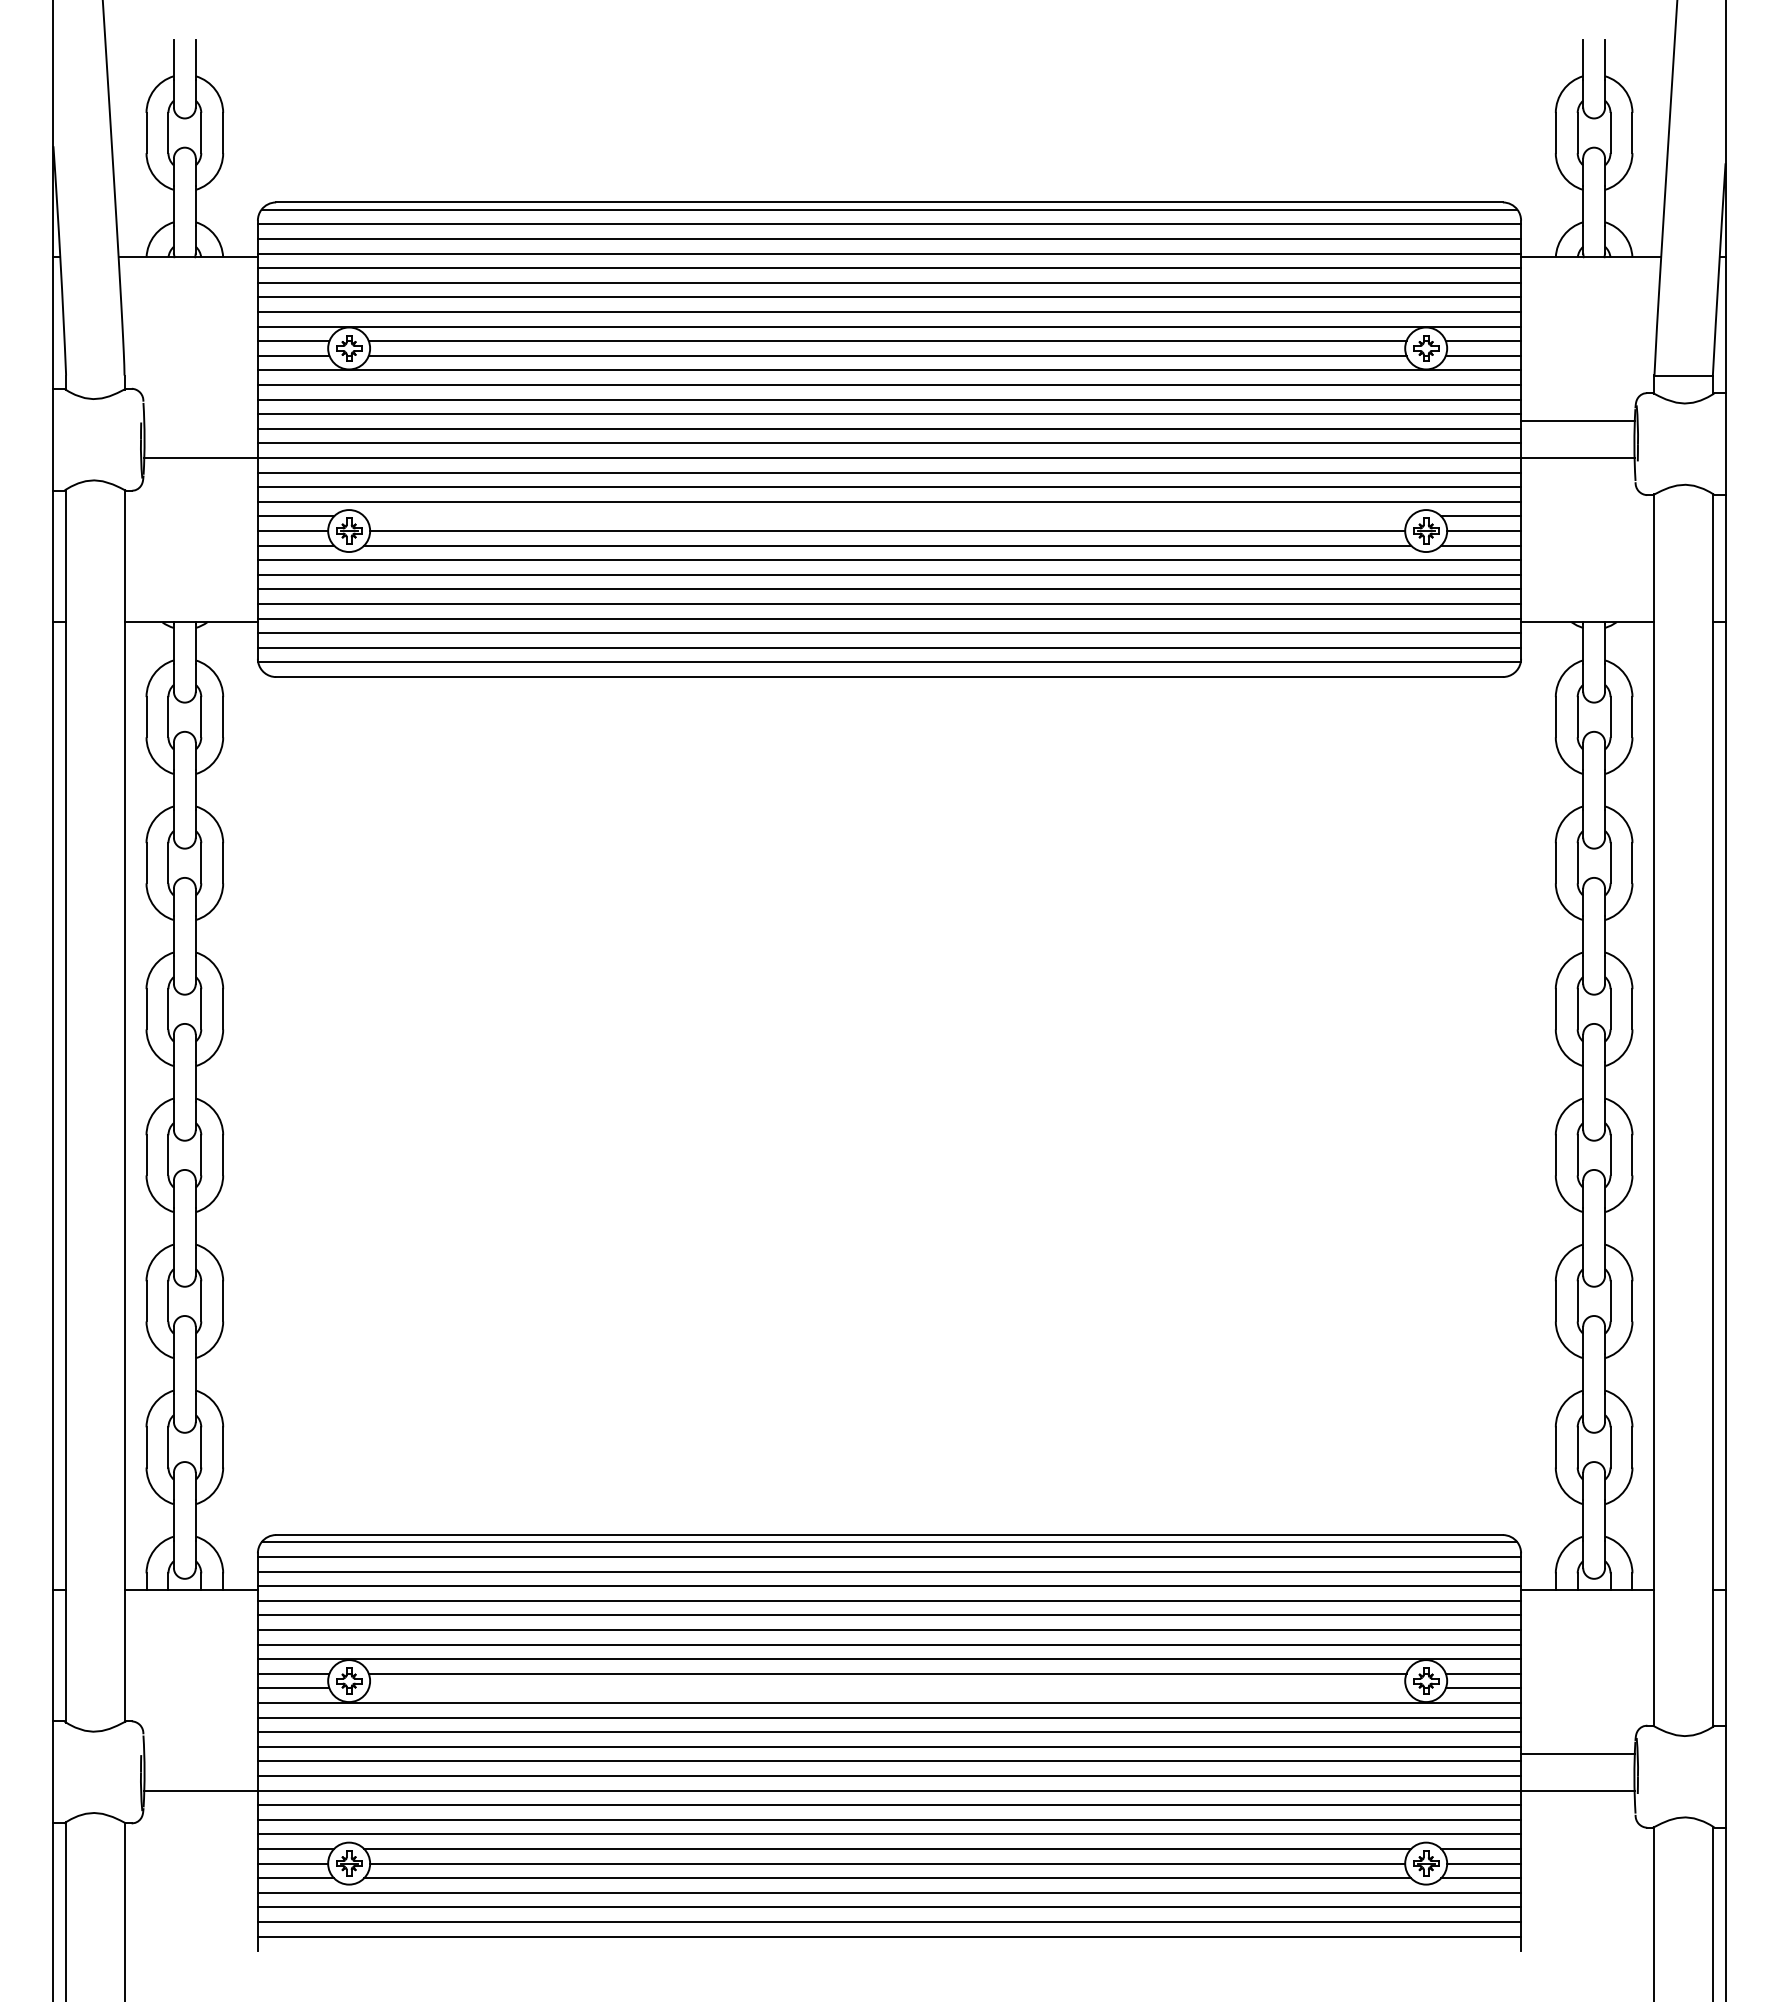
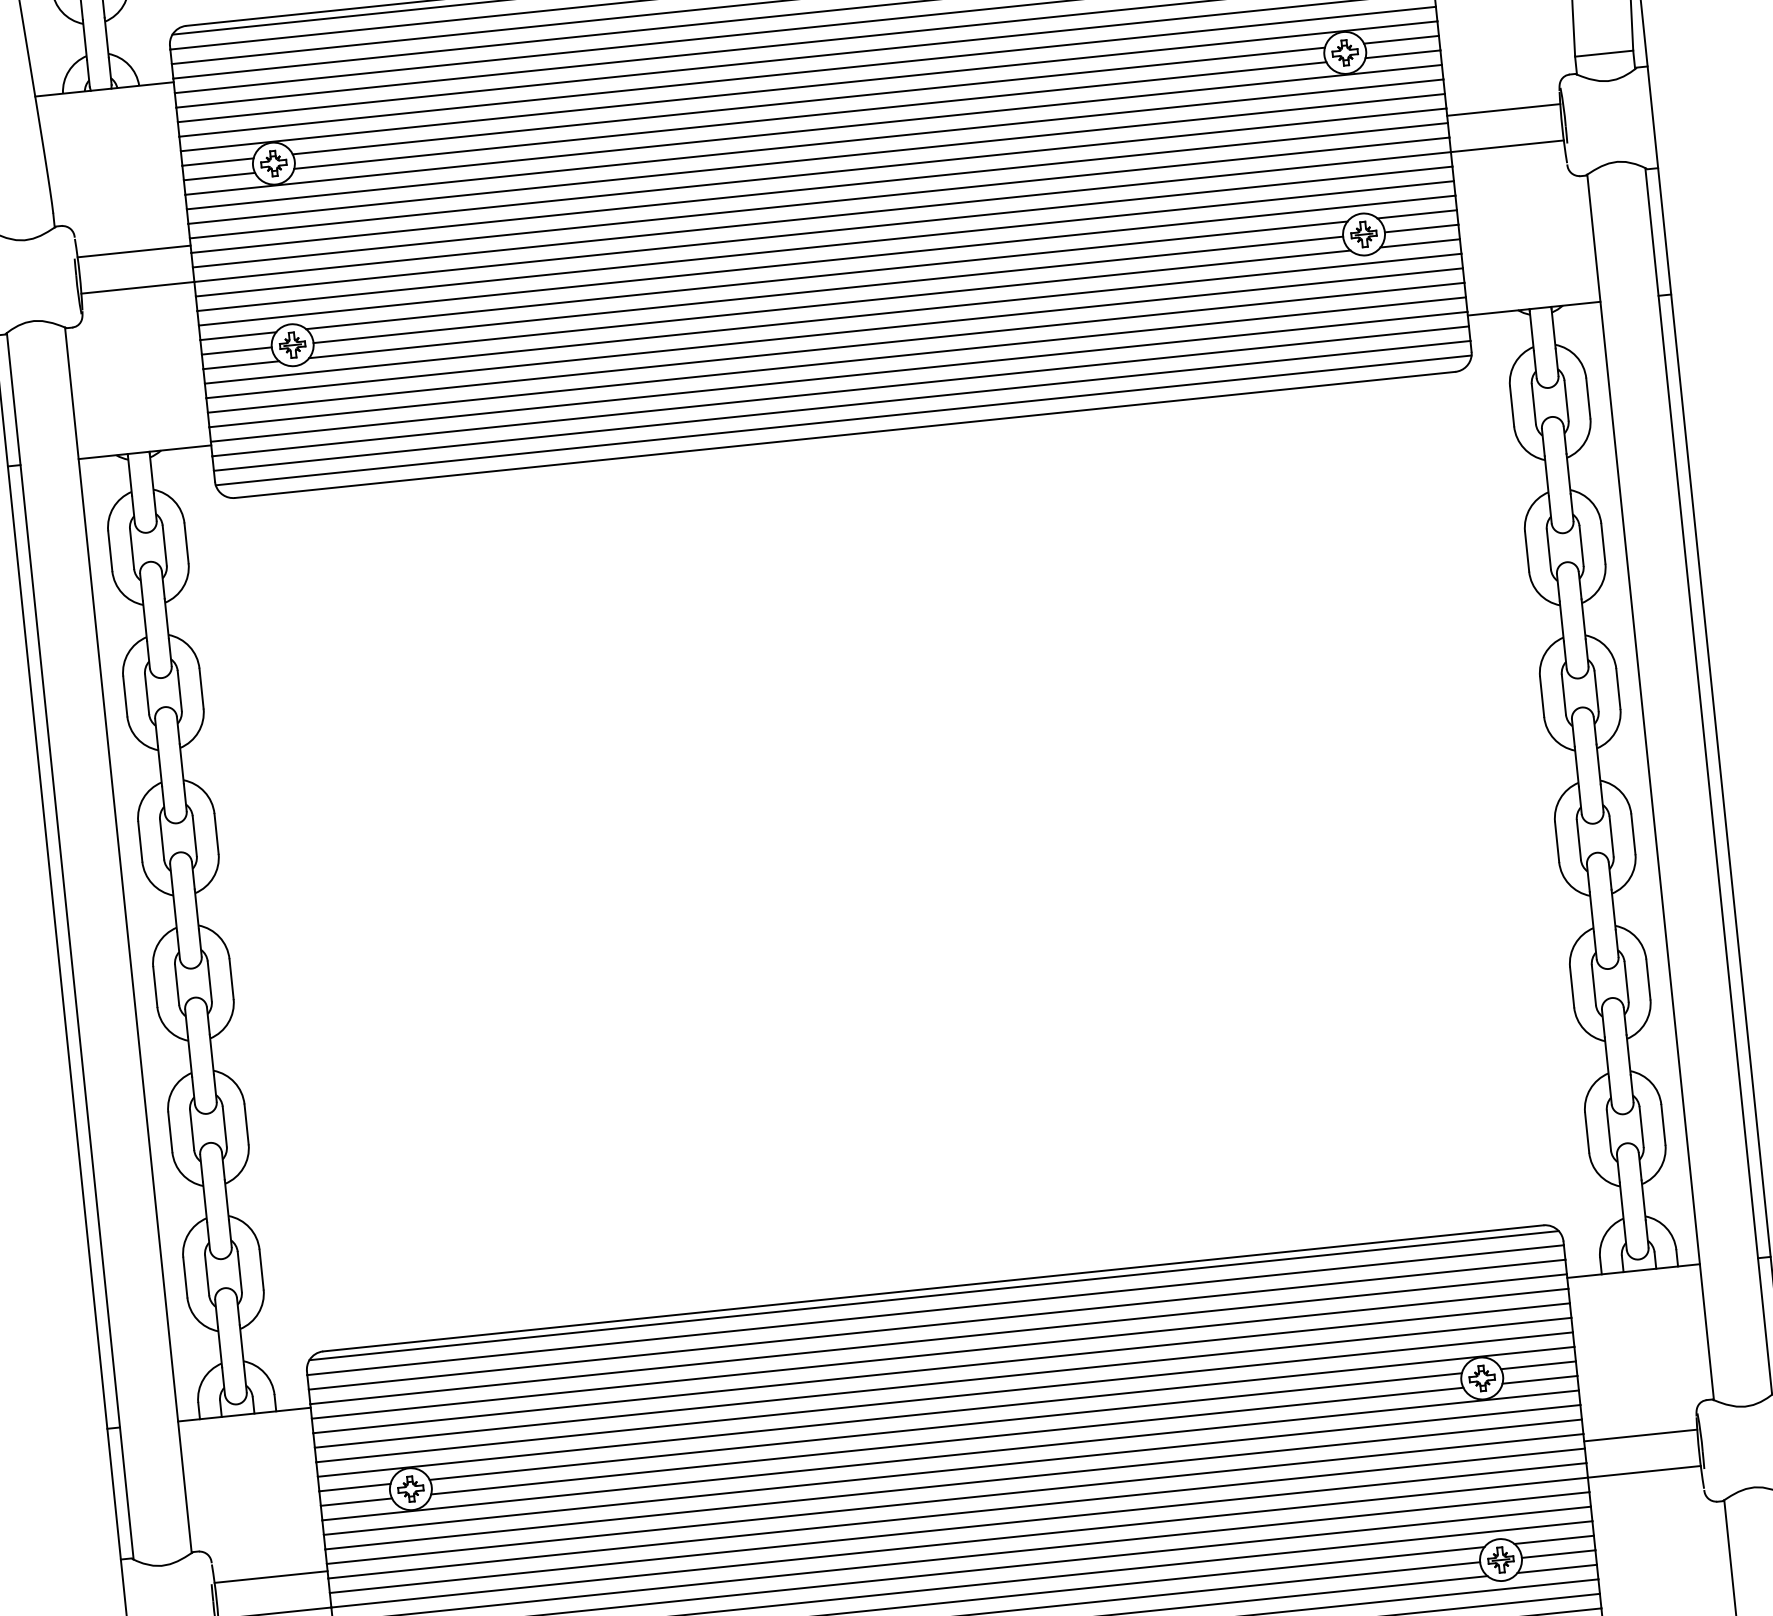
line: (200, 421) -> (133, 251), added
line: (887, 516) -> (826, 275), added
line: (887, 1688) -> (947, 1441), added
line: (200, 1754) -> (270, 1577), added

